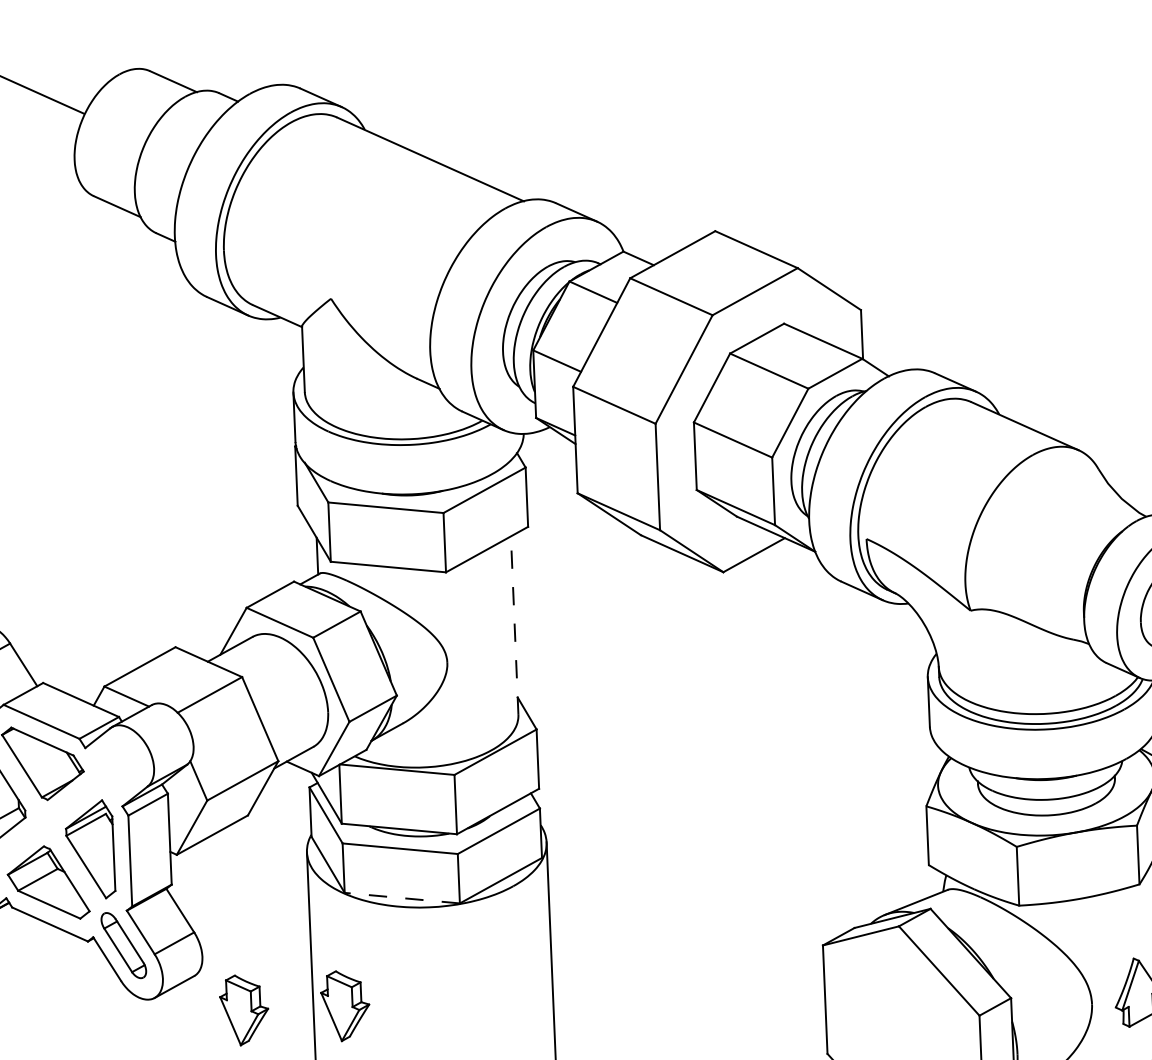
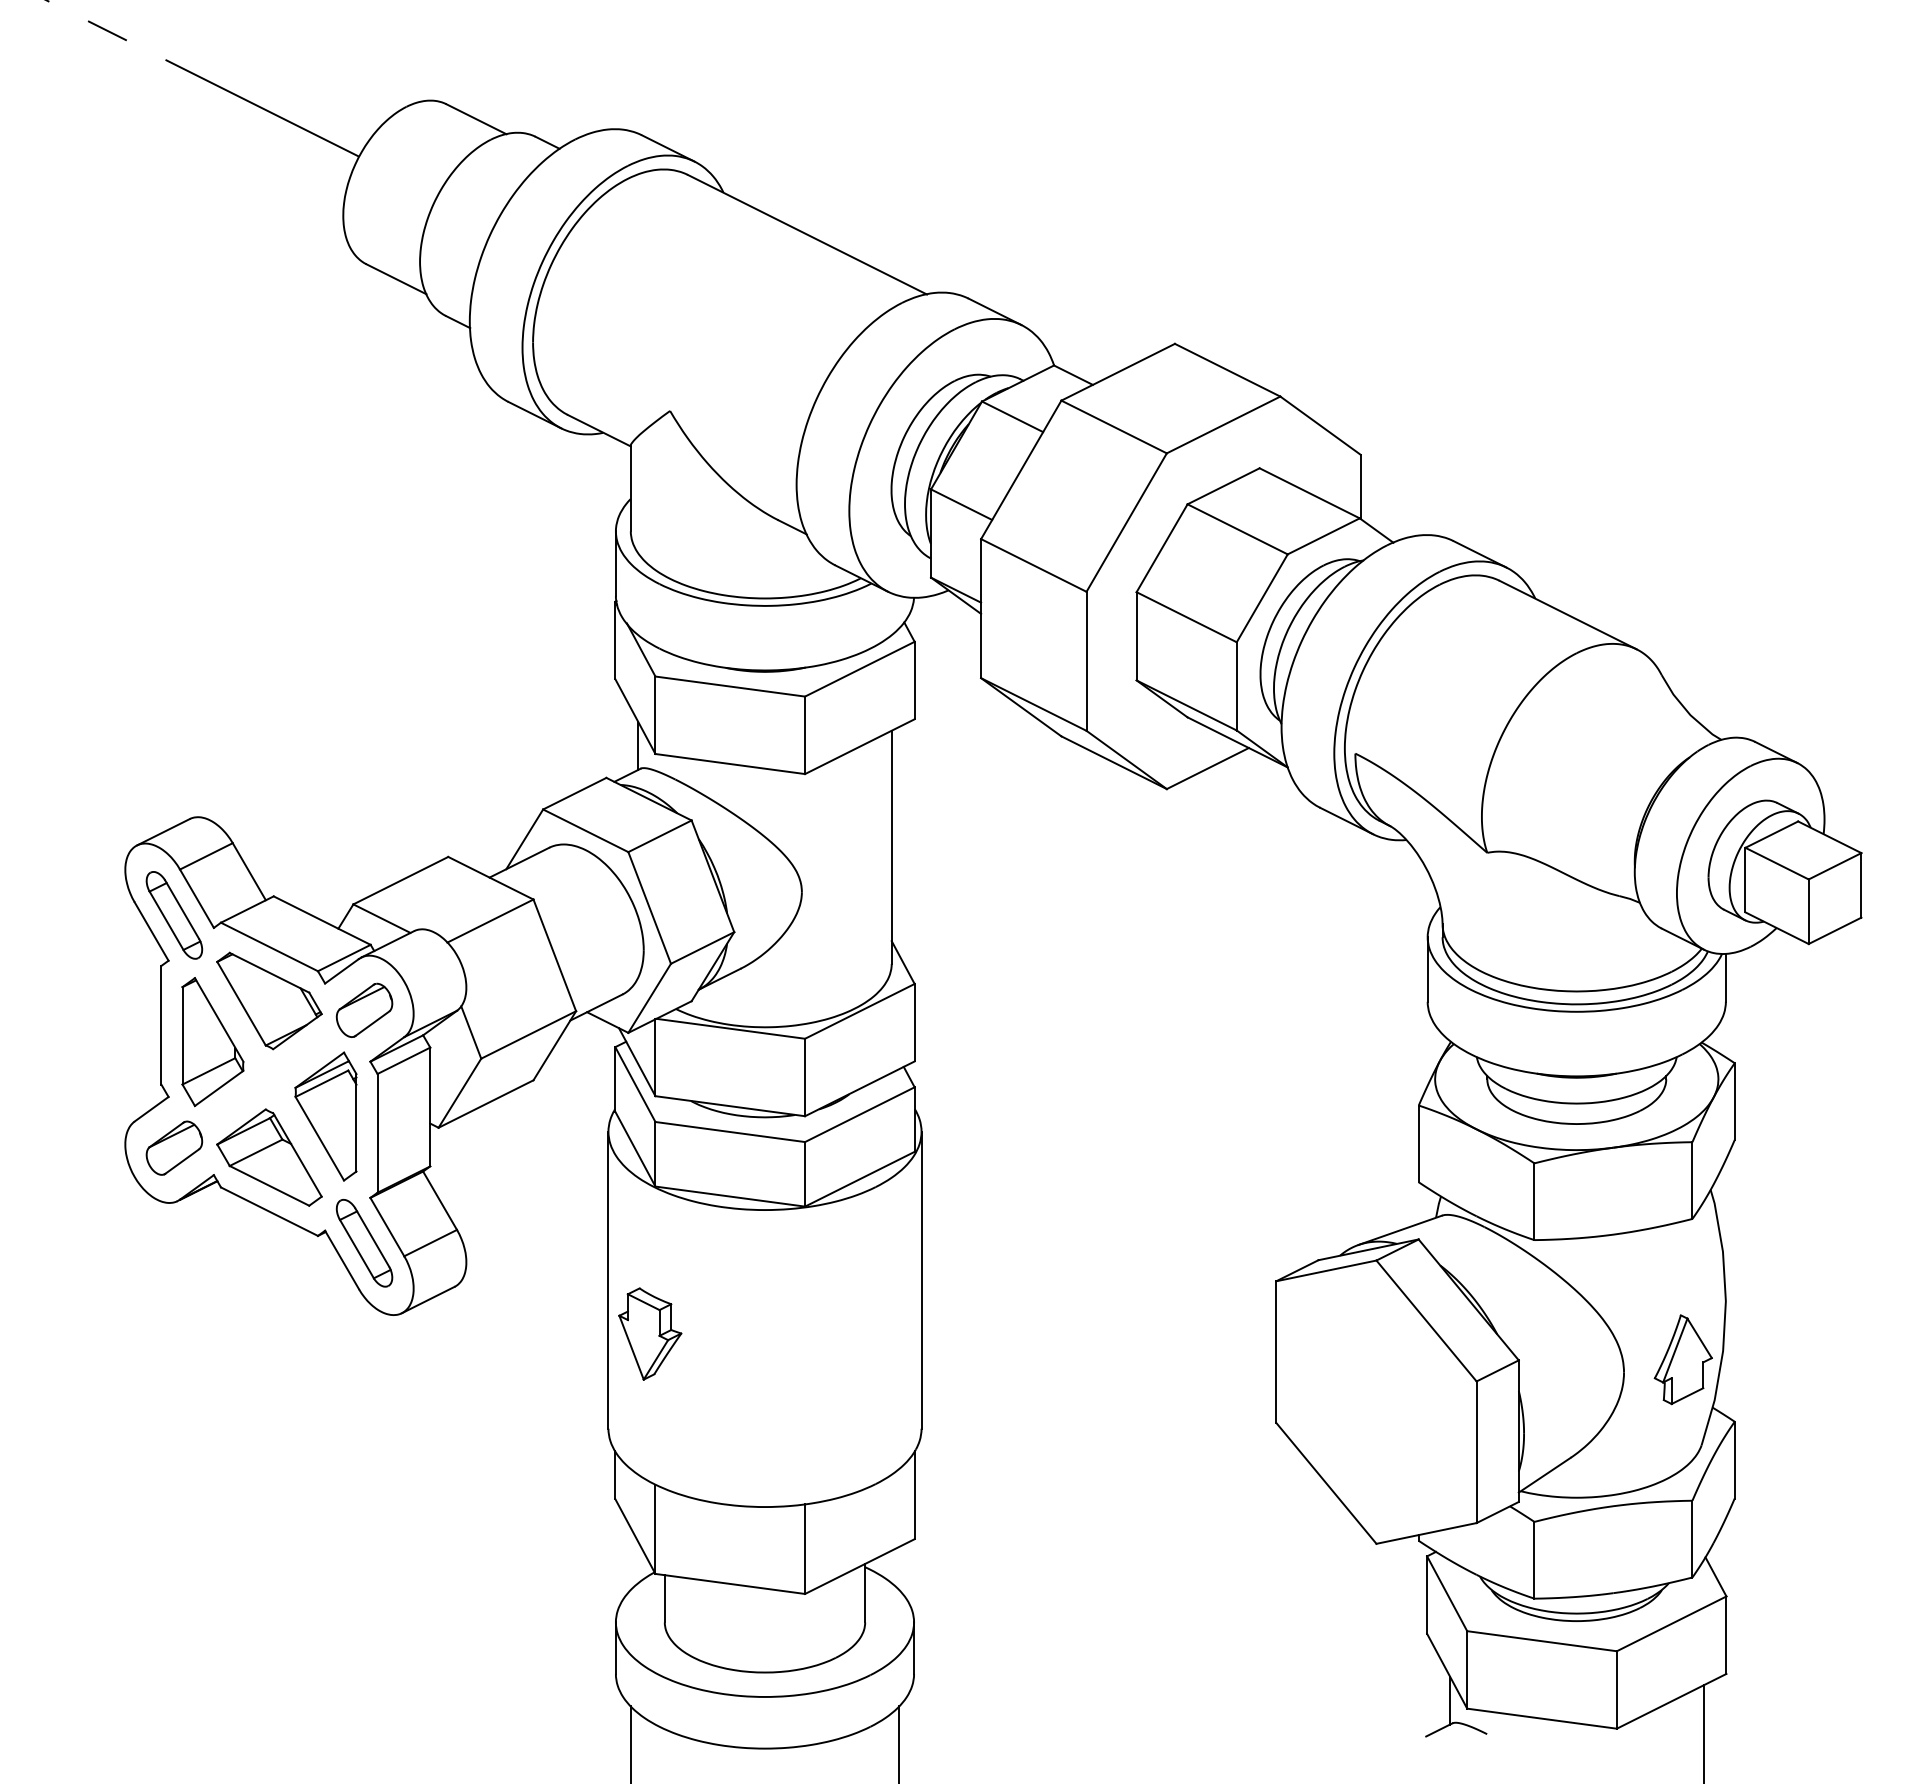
line: (514, 625) -> (891, 847), dashed -> solid
part: (116, 766) -> (364, 1009), added
line: (401, 898) -> (729, 1196), dashed -> solid
part: (244, 1009) -> (518, 1333), removed

